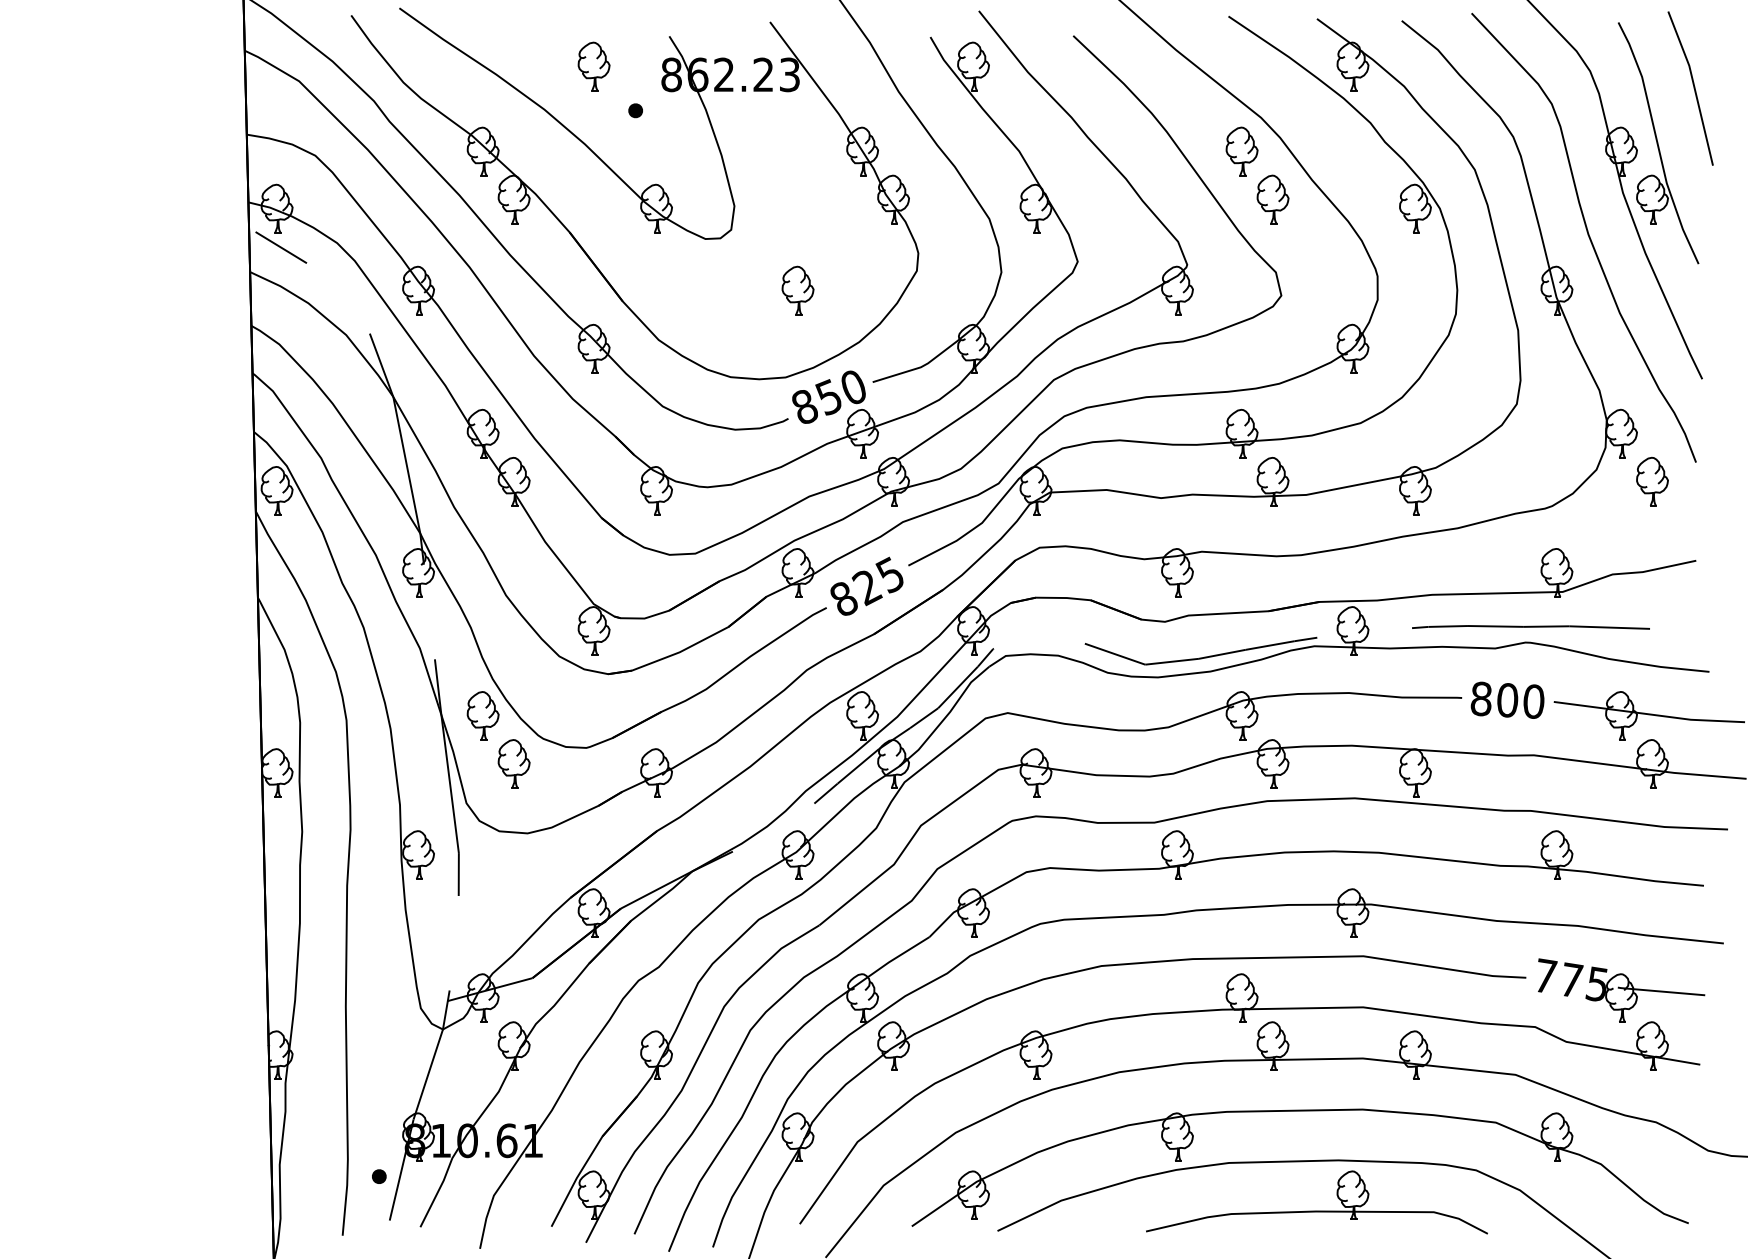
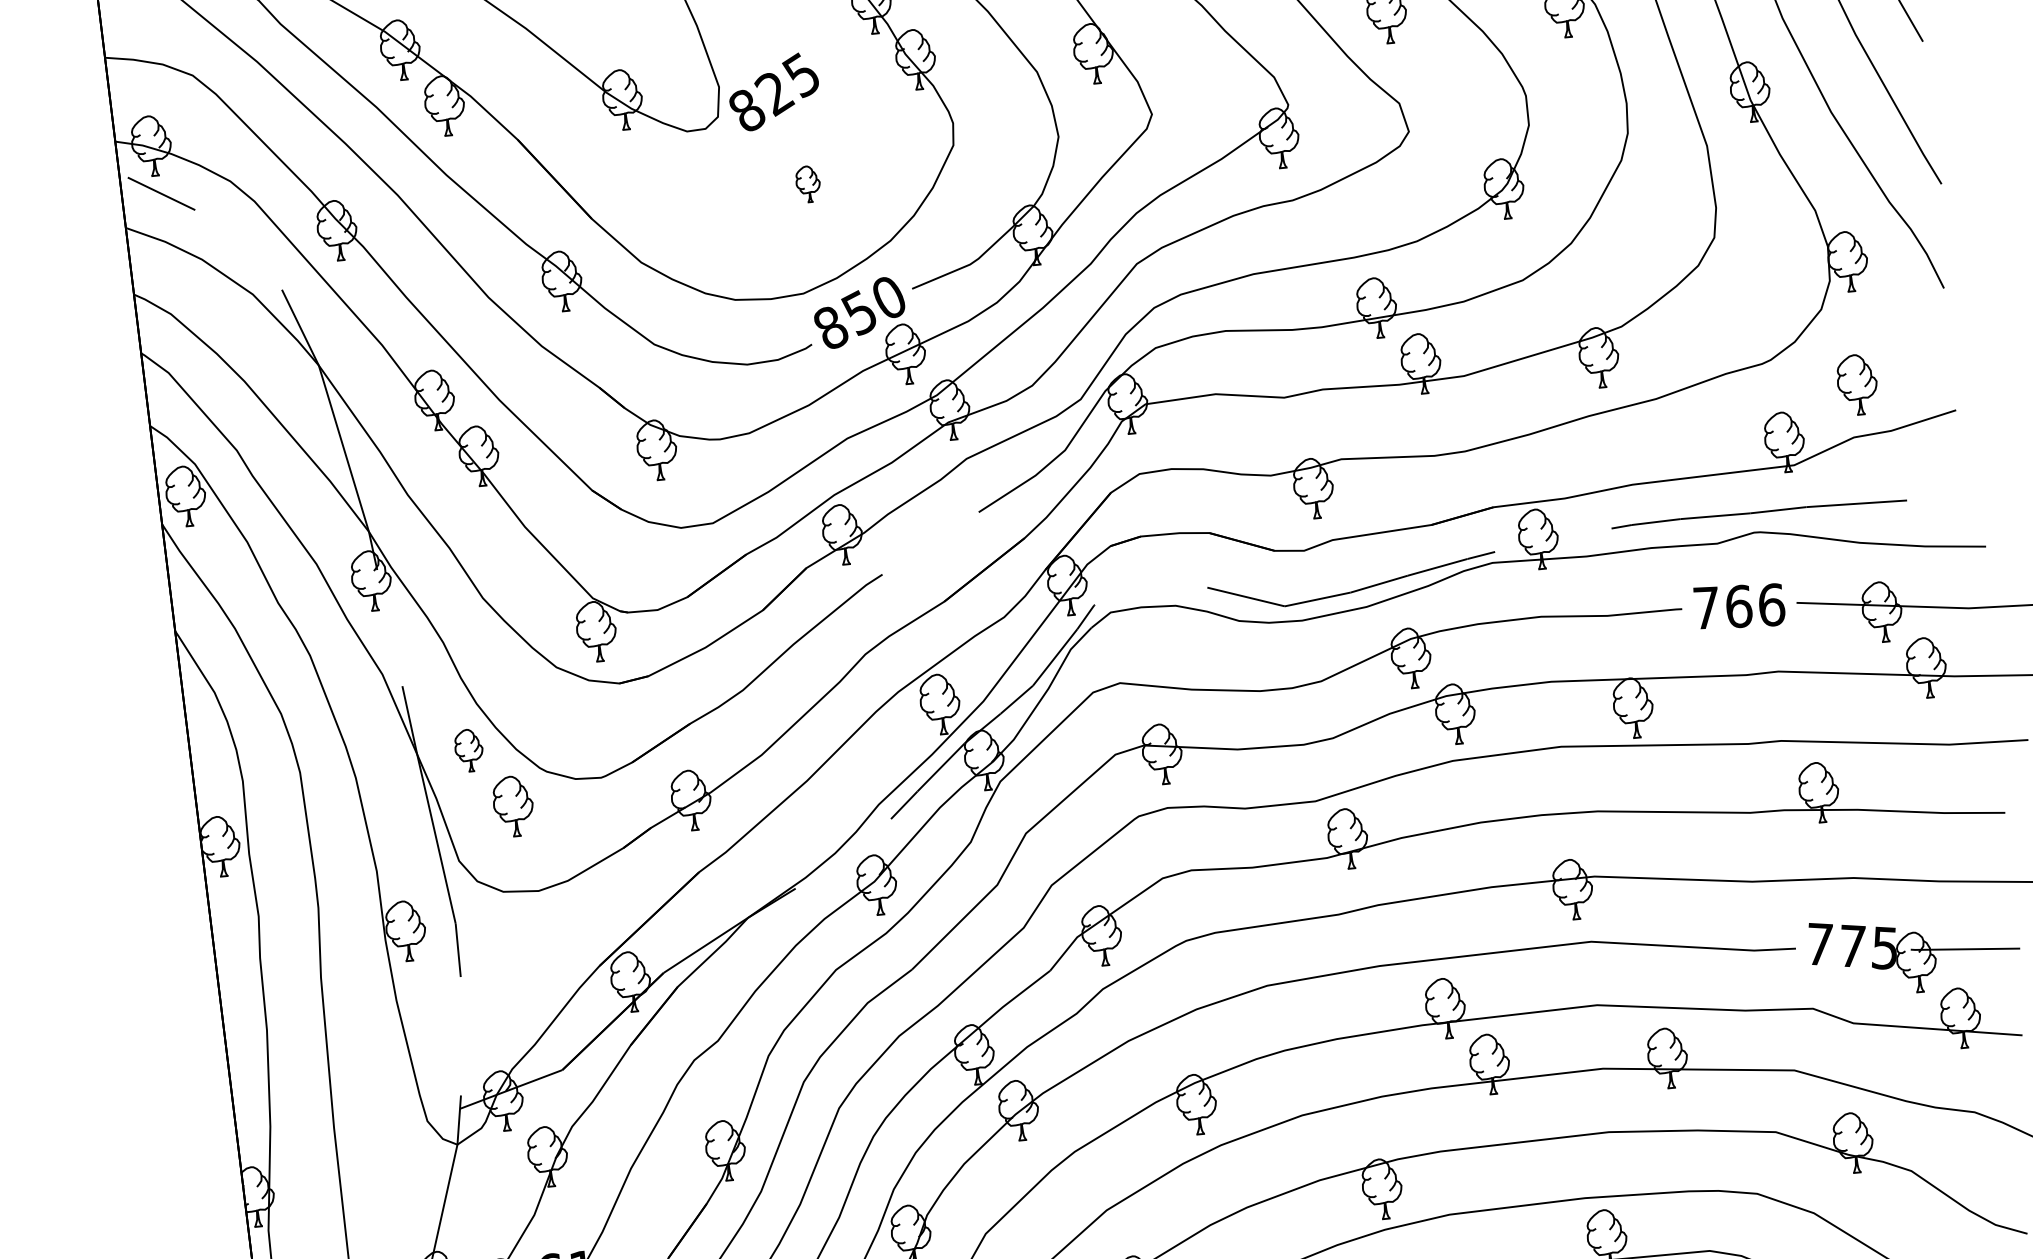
part: (797, 290) -> (807, 184), size x0.6
part: (1652, 481) -> (1857, 384), moved
text: (866, 585) -> (773, 91), moved
text: (1507, 699) -> (1738, 605), 800 -> 766
part: (482, 715) -> (468, 750), size x0.7

